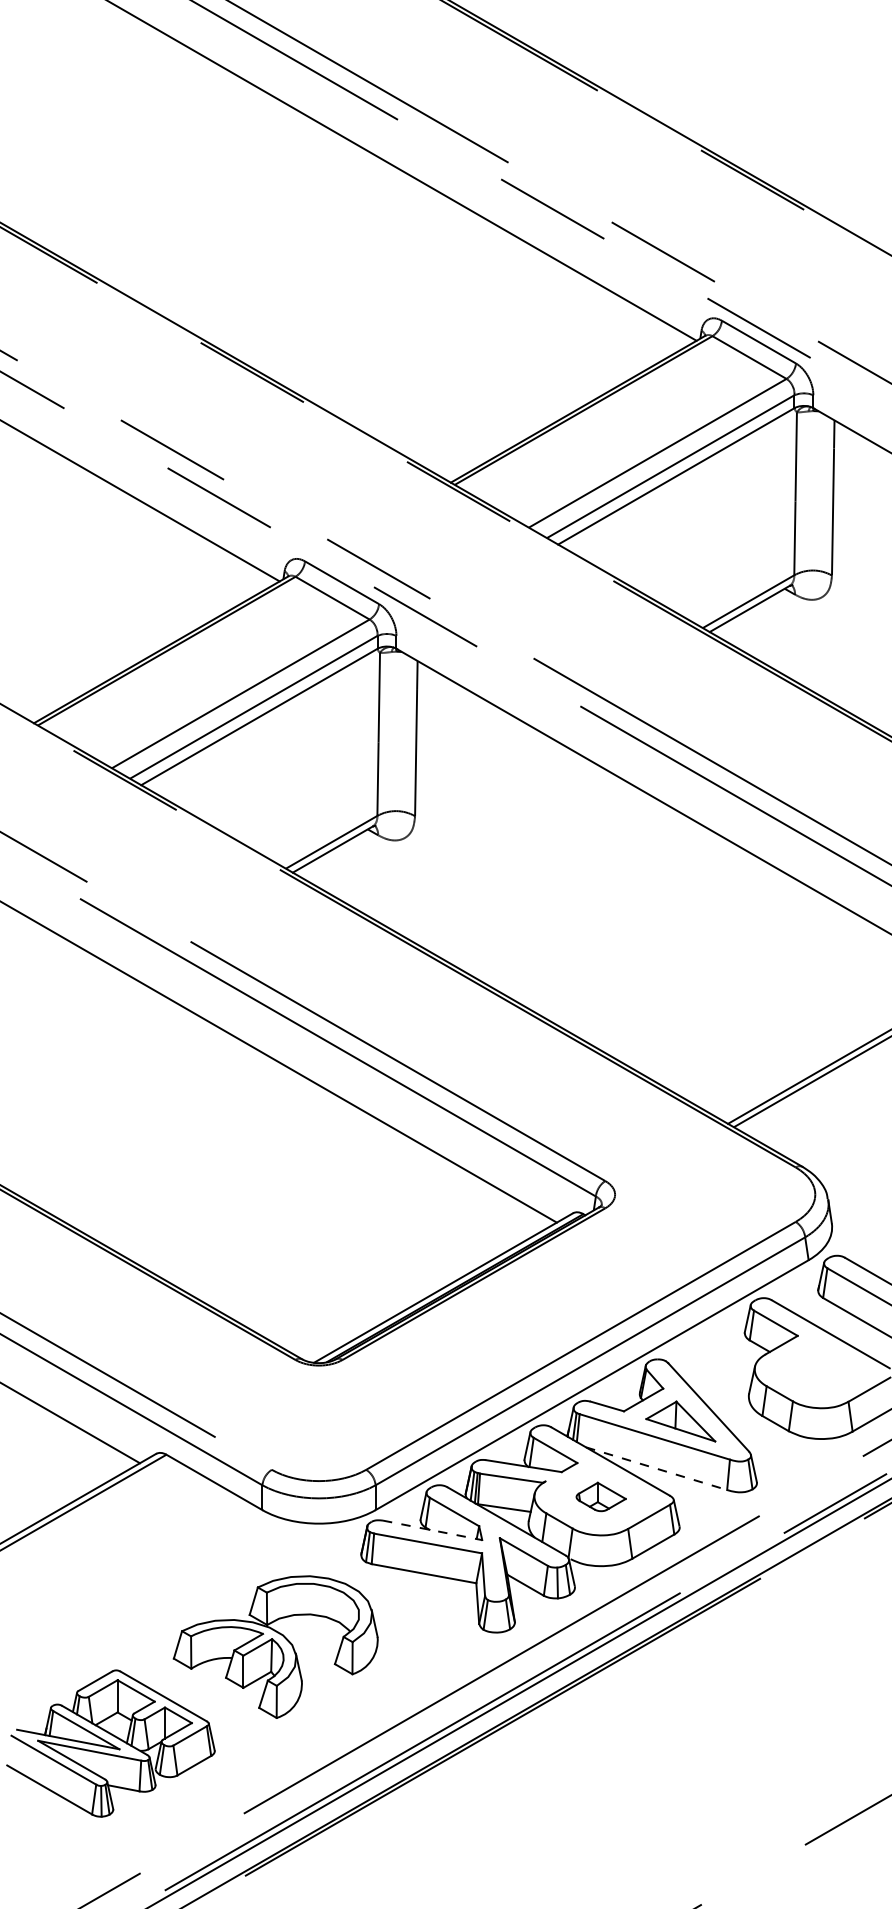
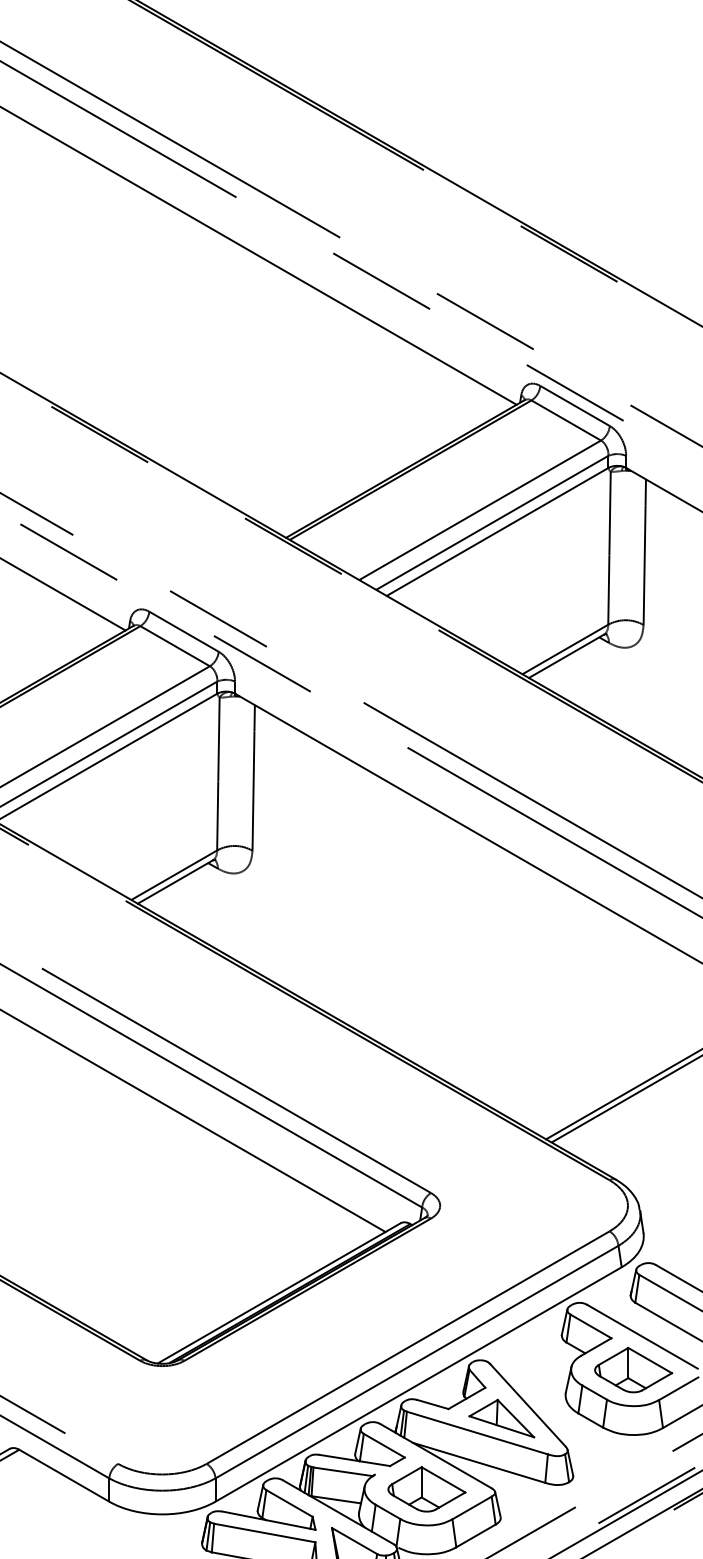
part: (821, 1369) -> (633, 1369), added
line: (656, 1468) -> (478, 1462), dashed -> solid
part: (601, 1496) -> (427, 1488), size x1.67
line: (432, 1530) -> (268, 1520), dashed -> solid

